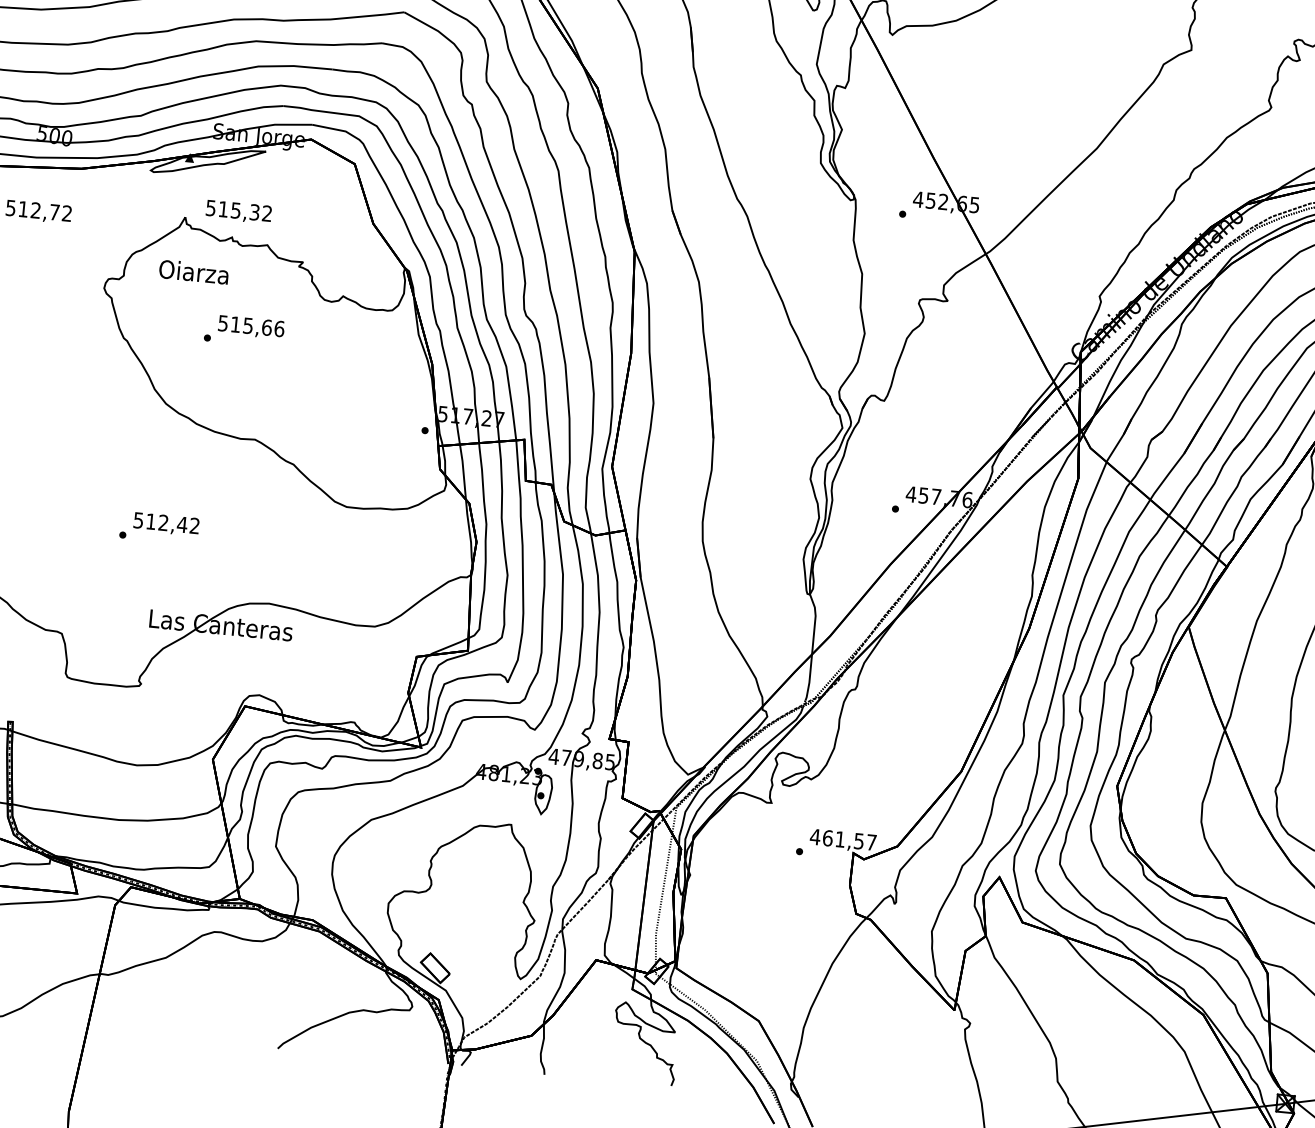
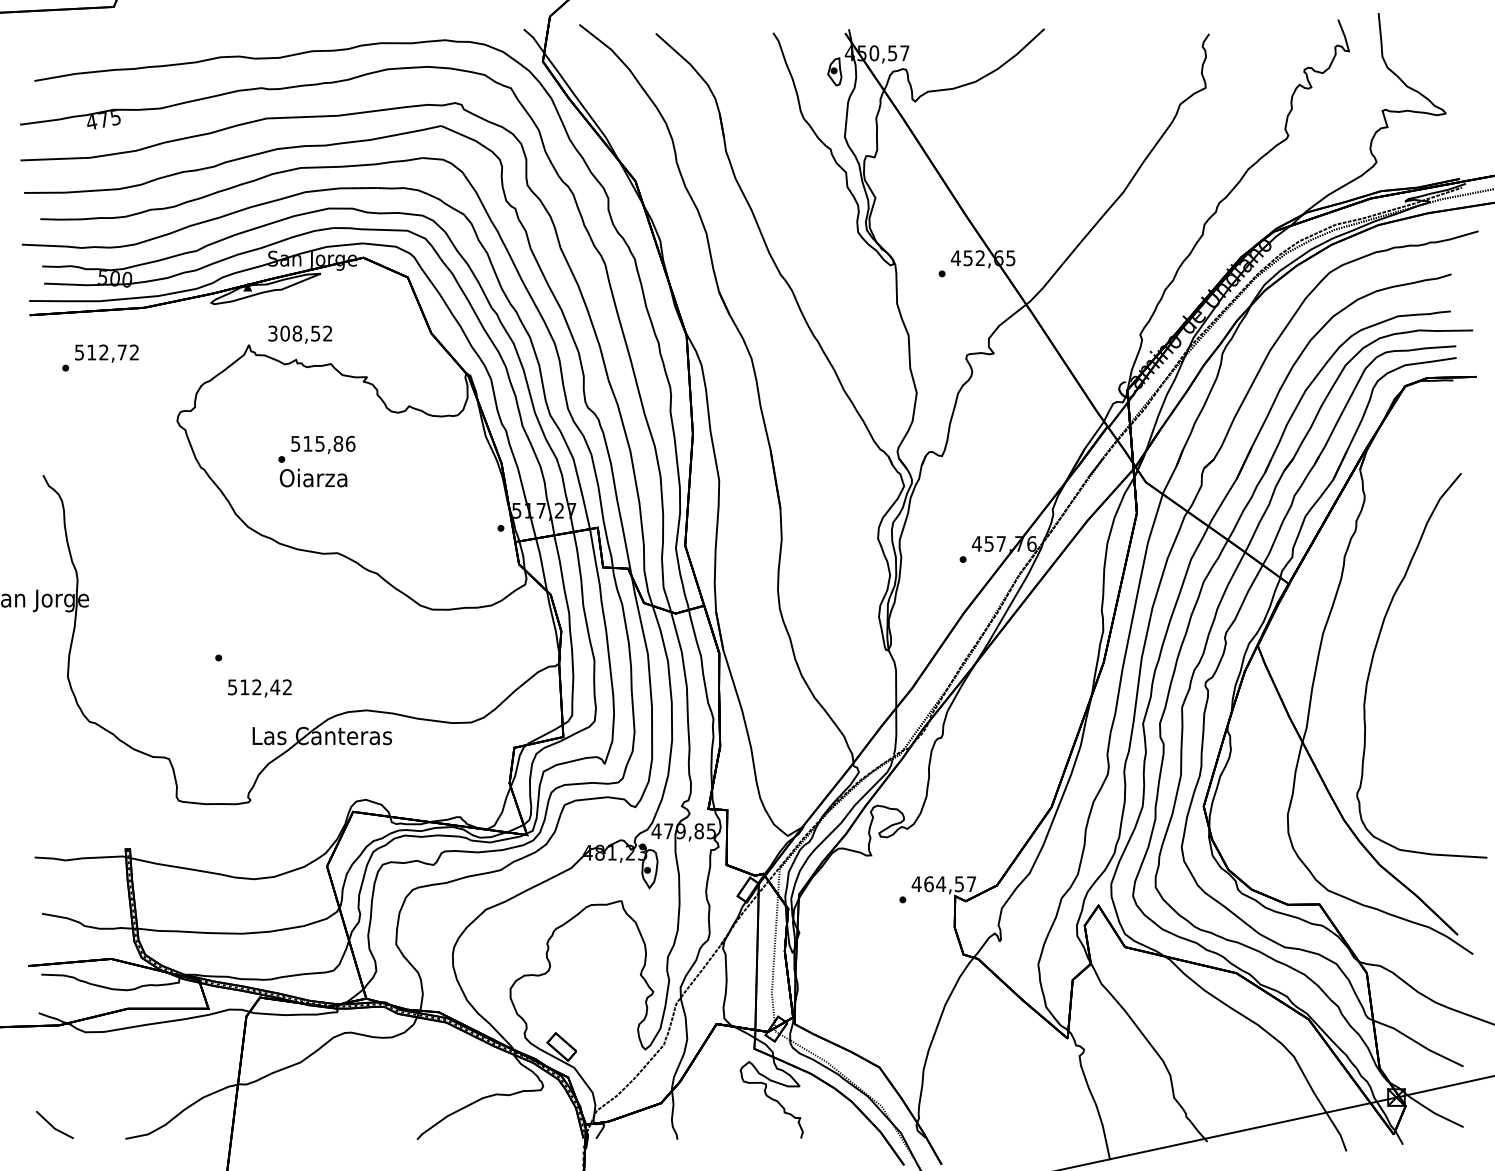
text: (233, 210) -> (294, 333), 515,32 -> 308,52
text: (193, 271) -> (313, 477), moved
text: (267, 327) -> (338, 443), 515,66 -> 515,86
text: (166, 524) -> (259, 688), moved
text: (840, 838) -> (941, 883), 461,57 -> 464,57

